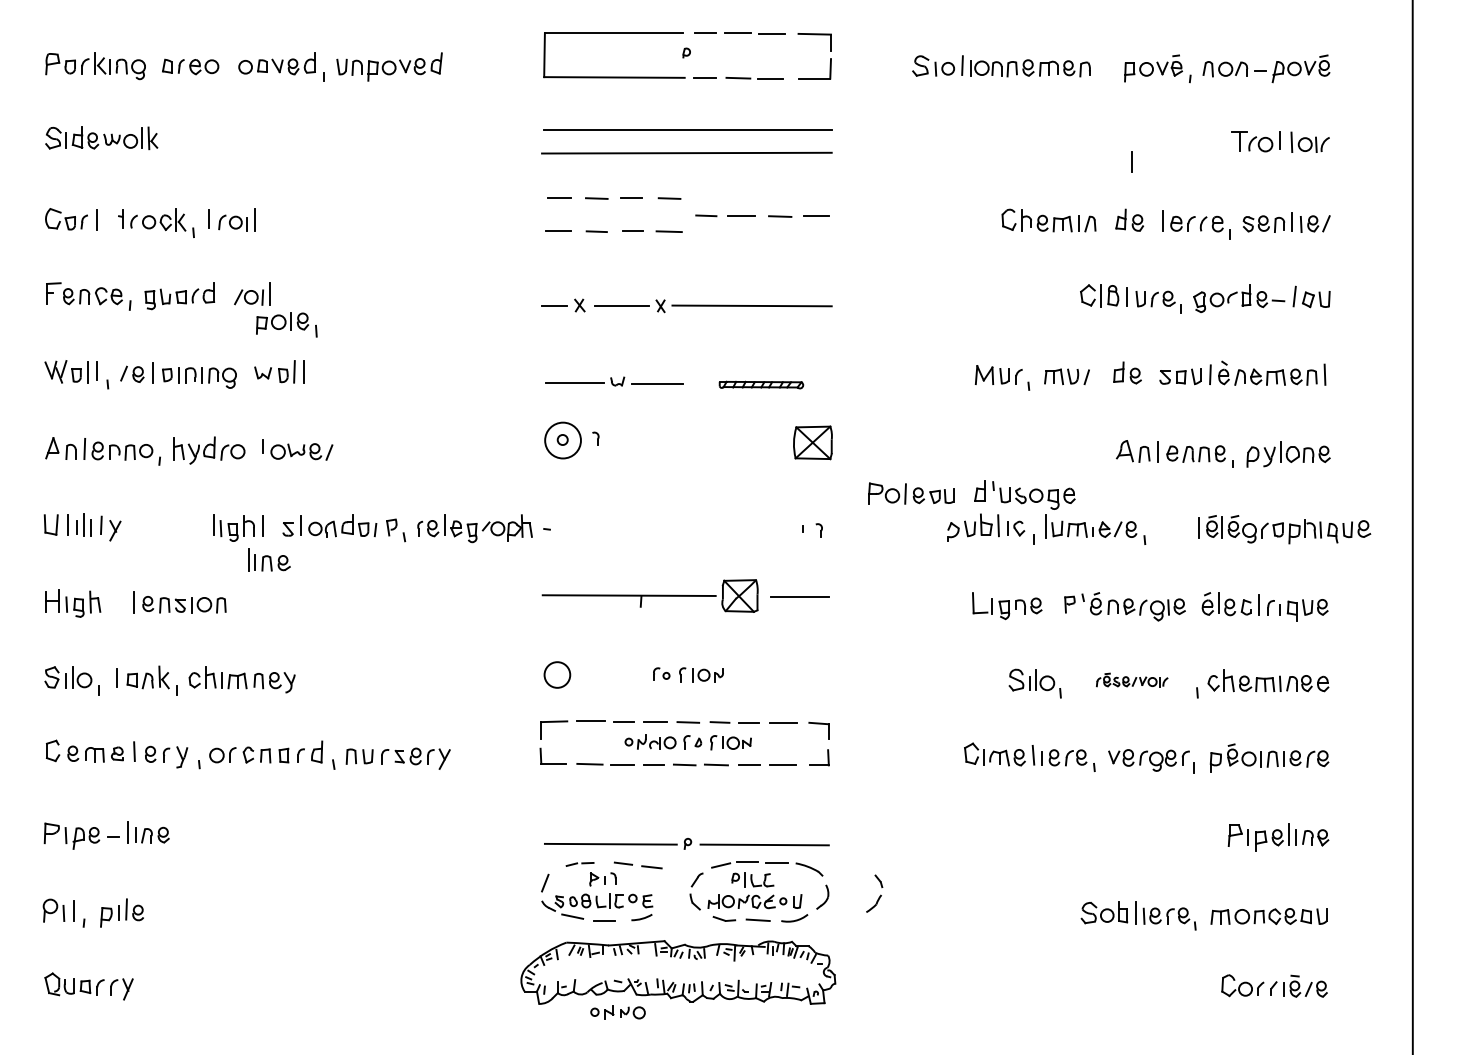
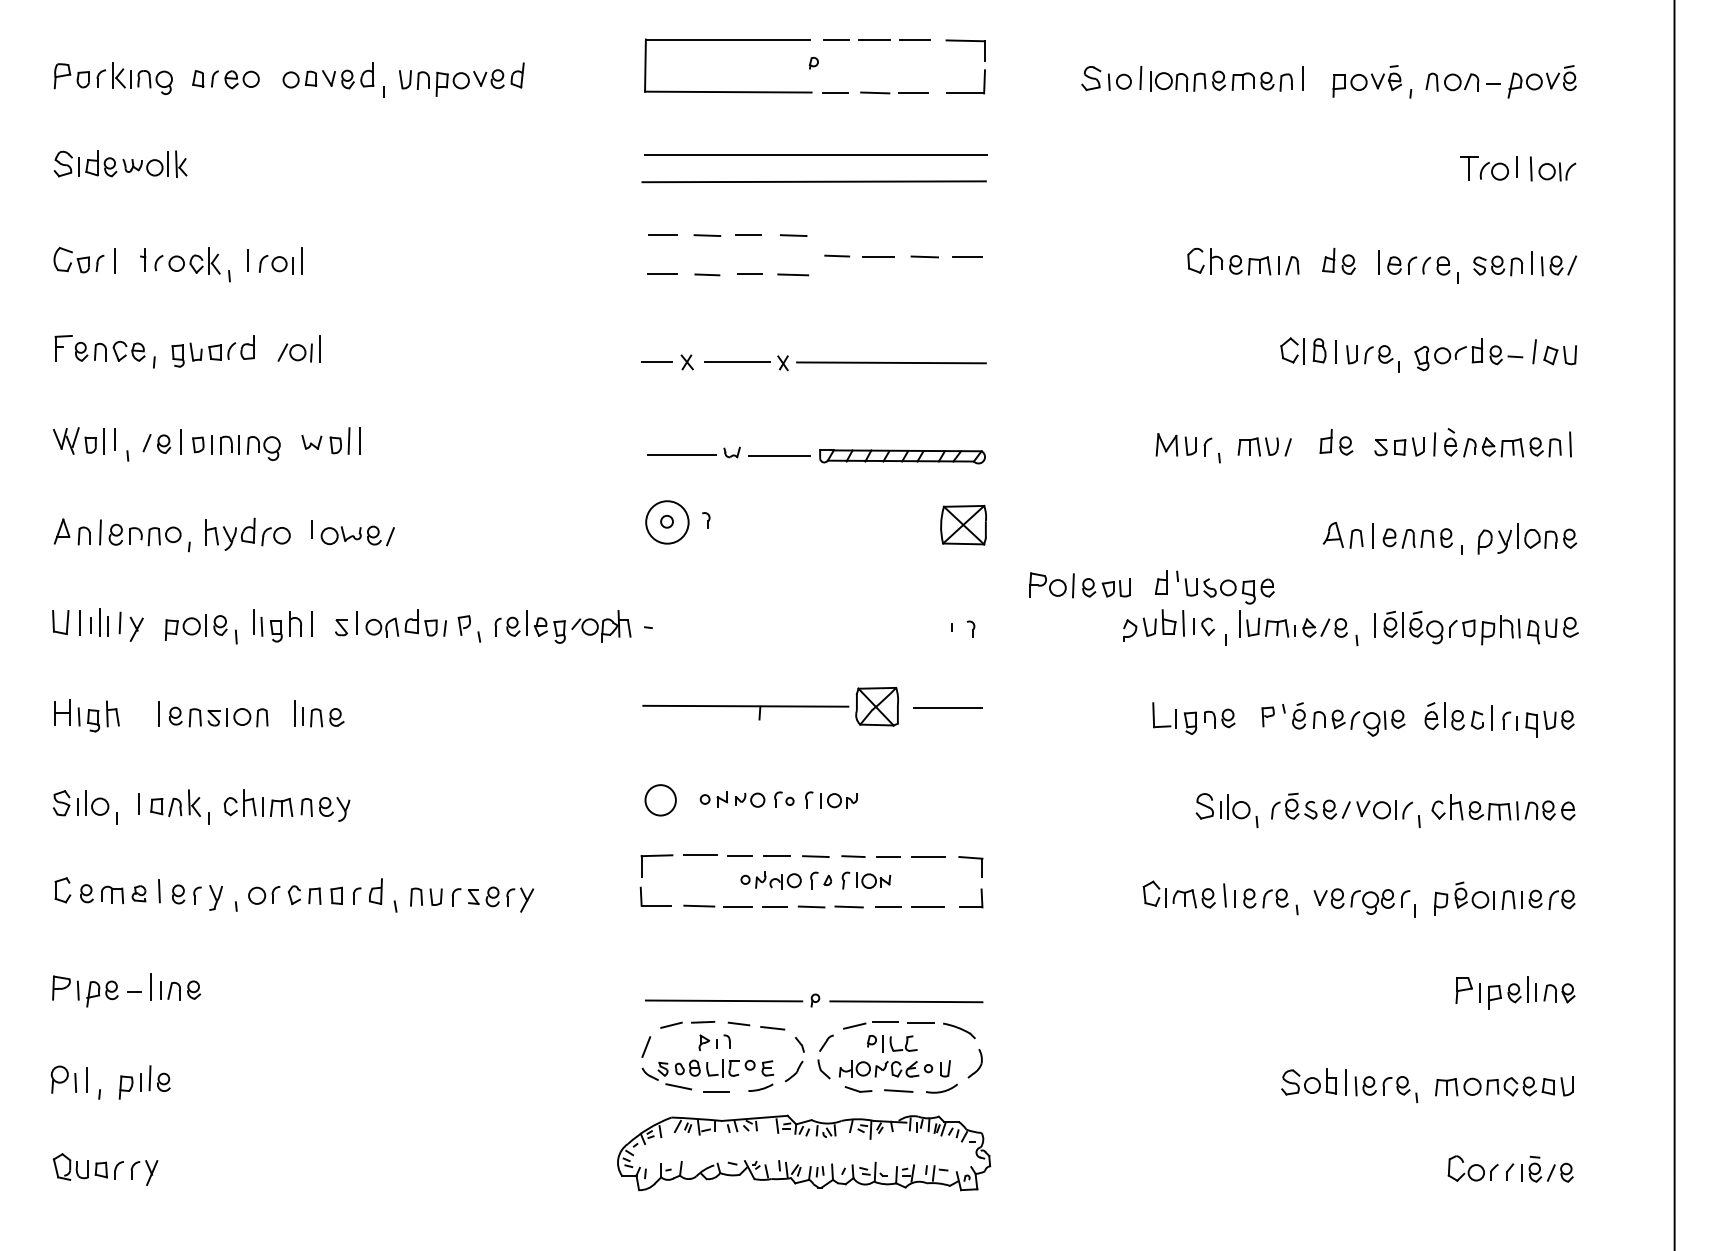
line: (1131, 161) -> (1302, 77), moved
part: (286, 324) -> (200, 629), moved
part: (761, 384) -> (902, 456), size x1.67
part: (1284, 529) -> (1476, 627), moved
part: (269, 559) -> (319, 713), moved
part: (1132, 679) -> (1342, 805), size x1.67
part: (579, 864) -> (686, 1024), size x1.67
part: (874, 893) -> (794, 1059), moved
part: (617, 1012) -> (731, 799), moved

